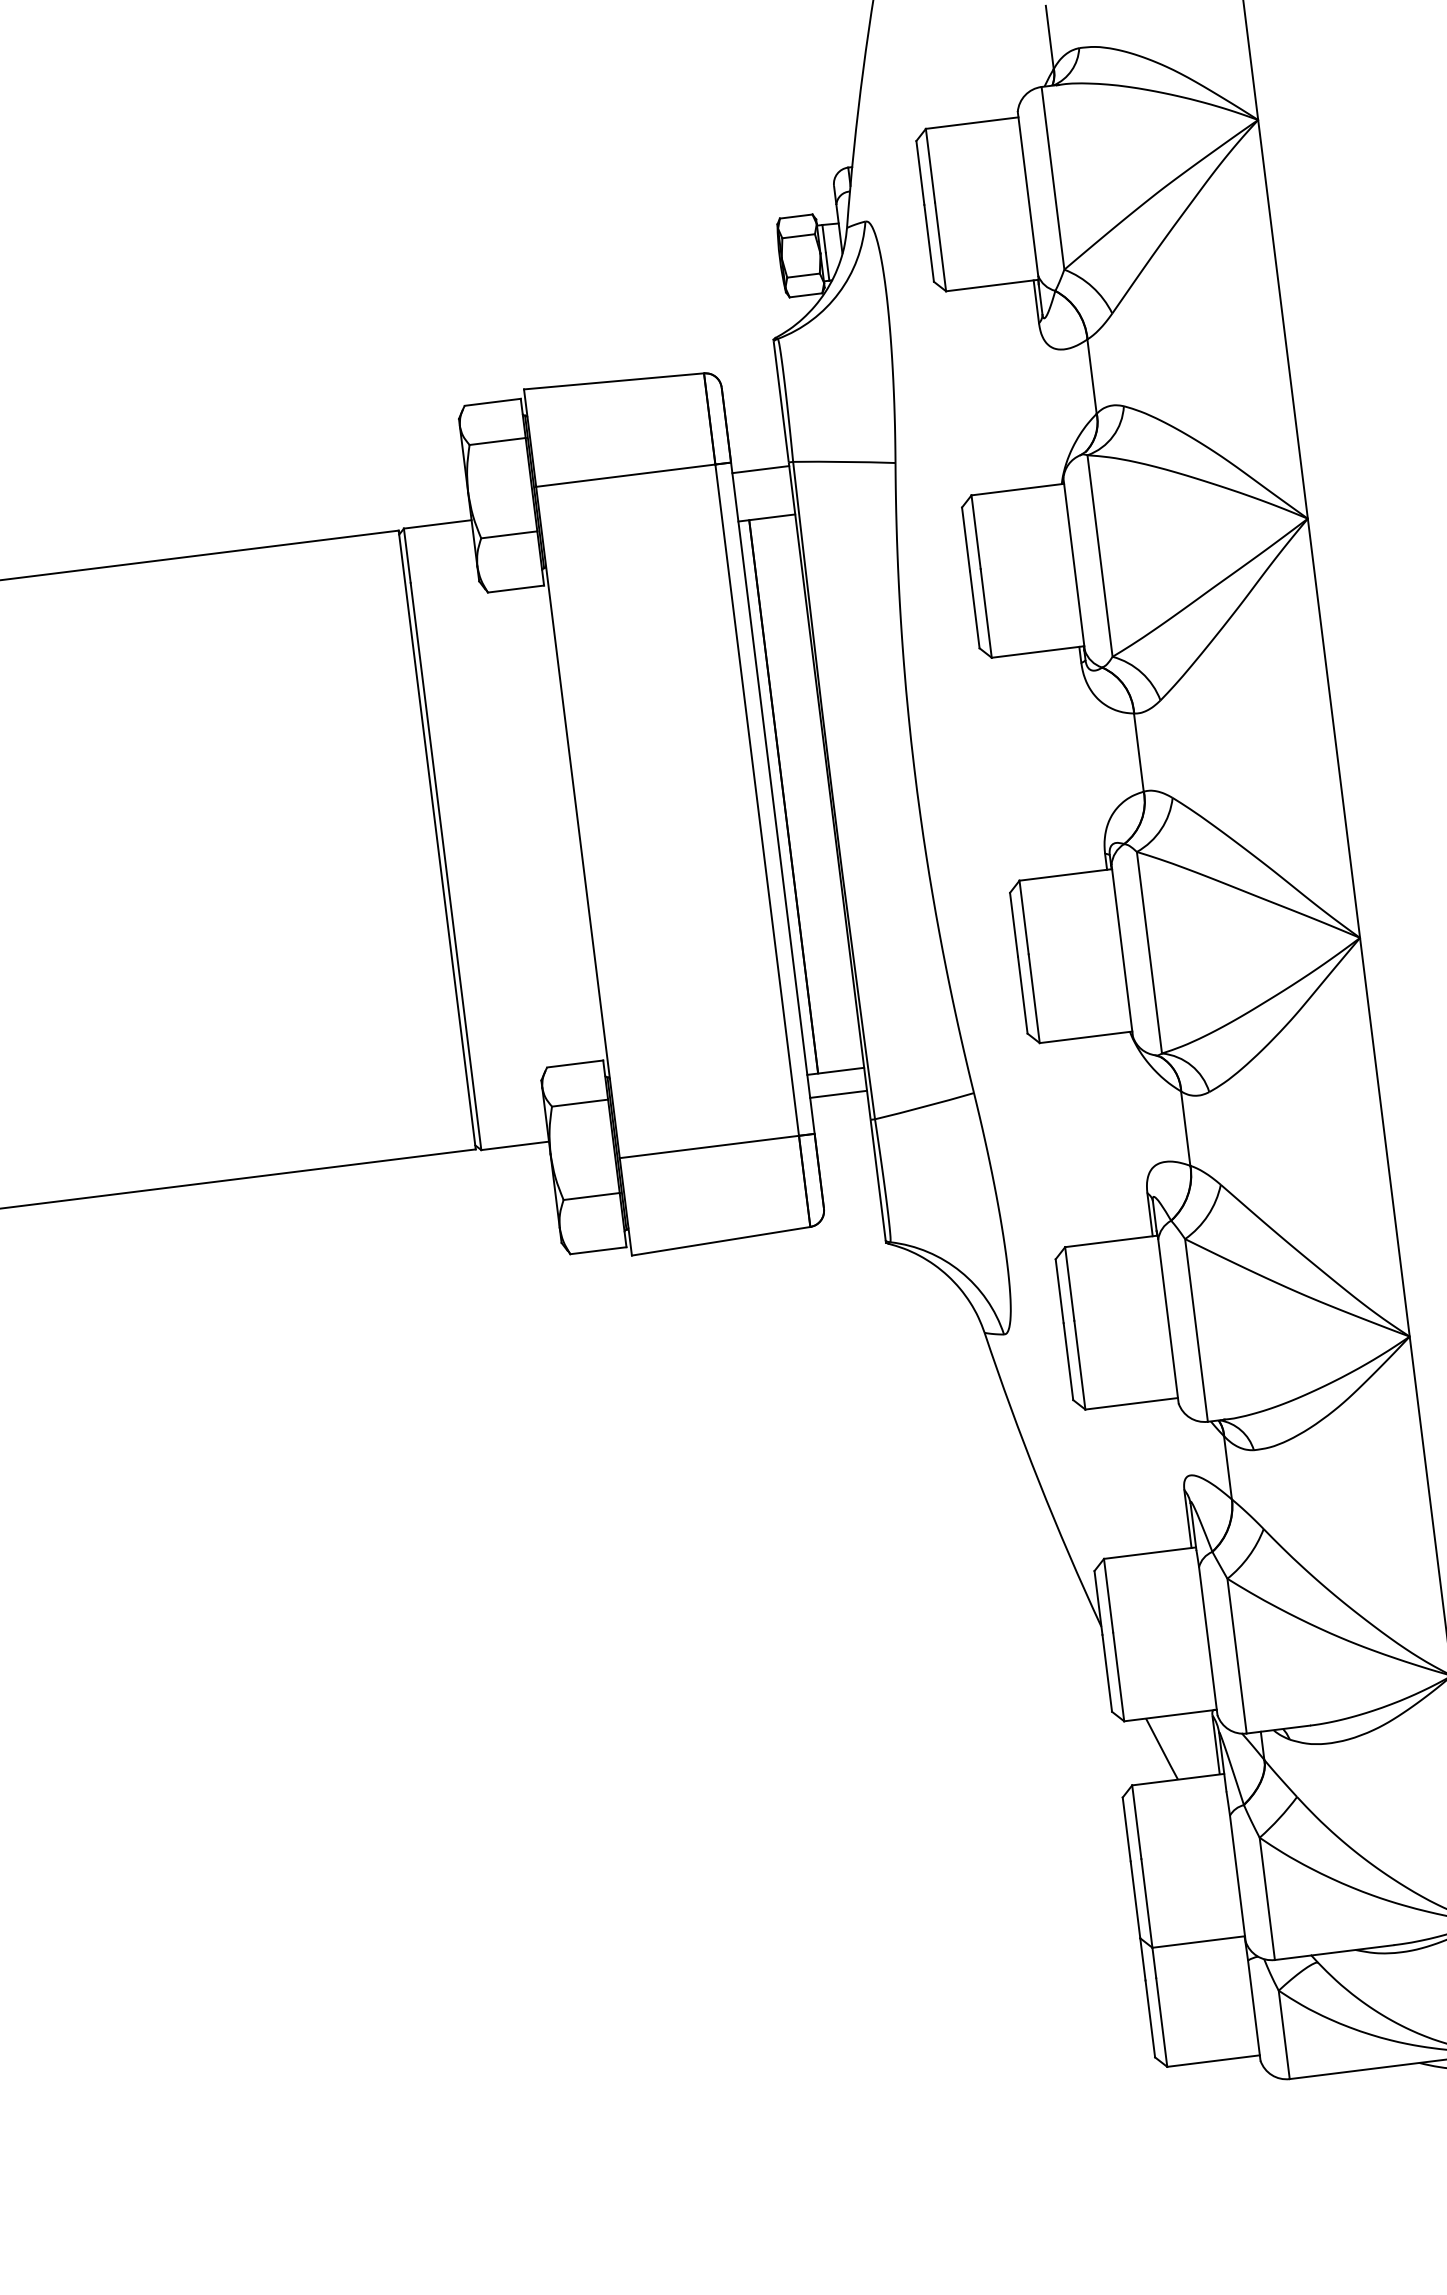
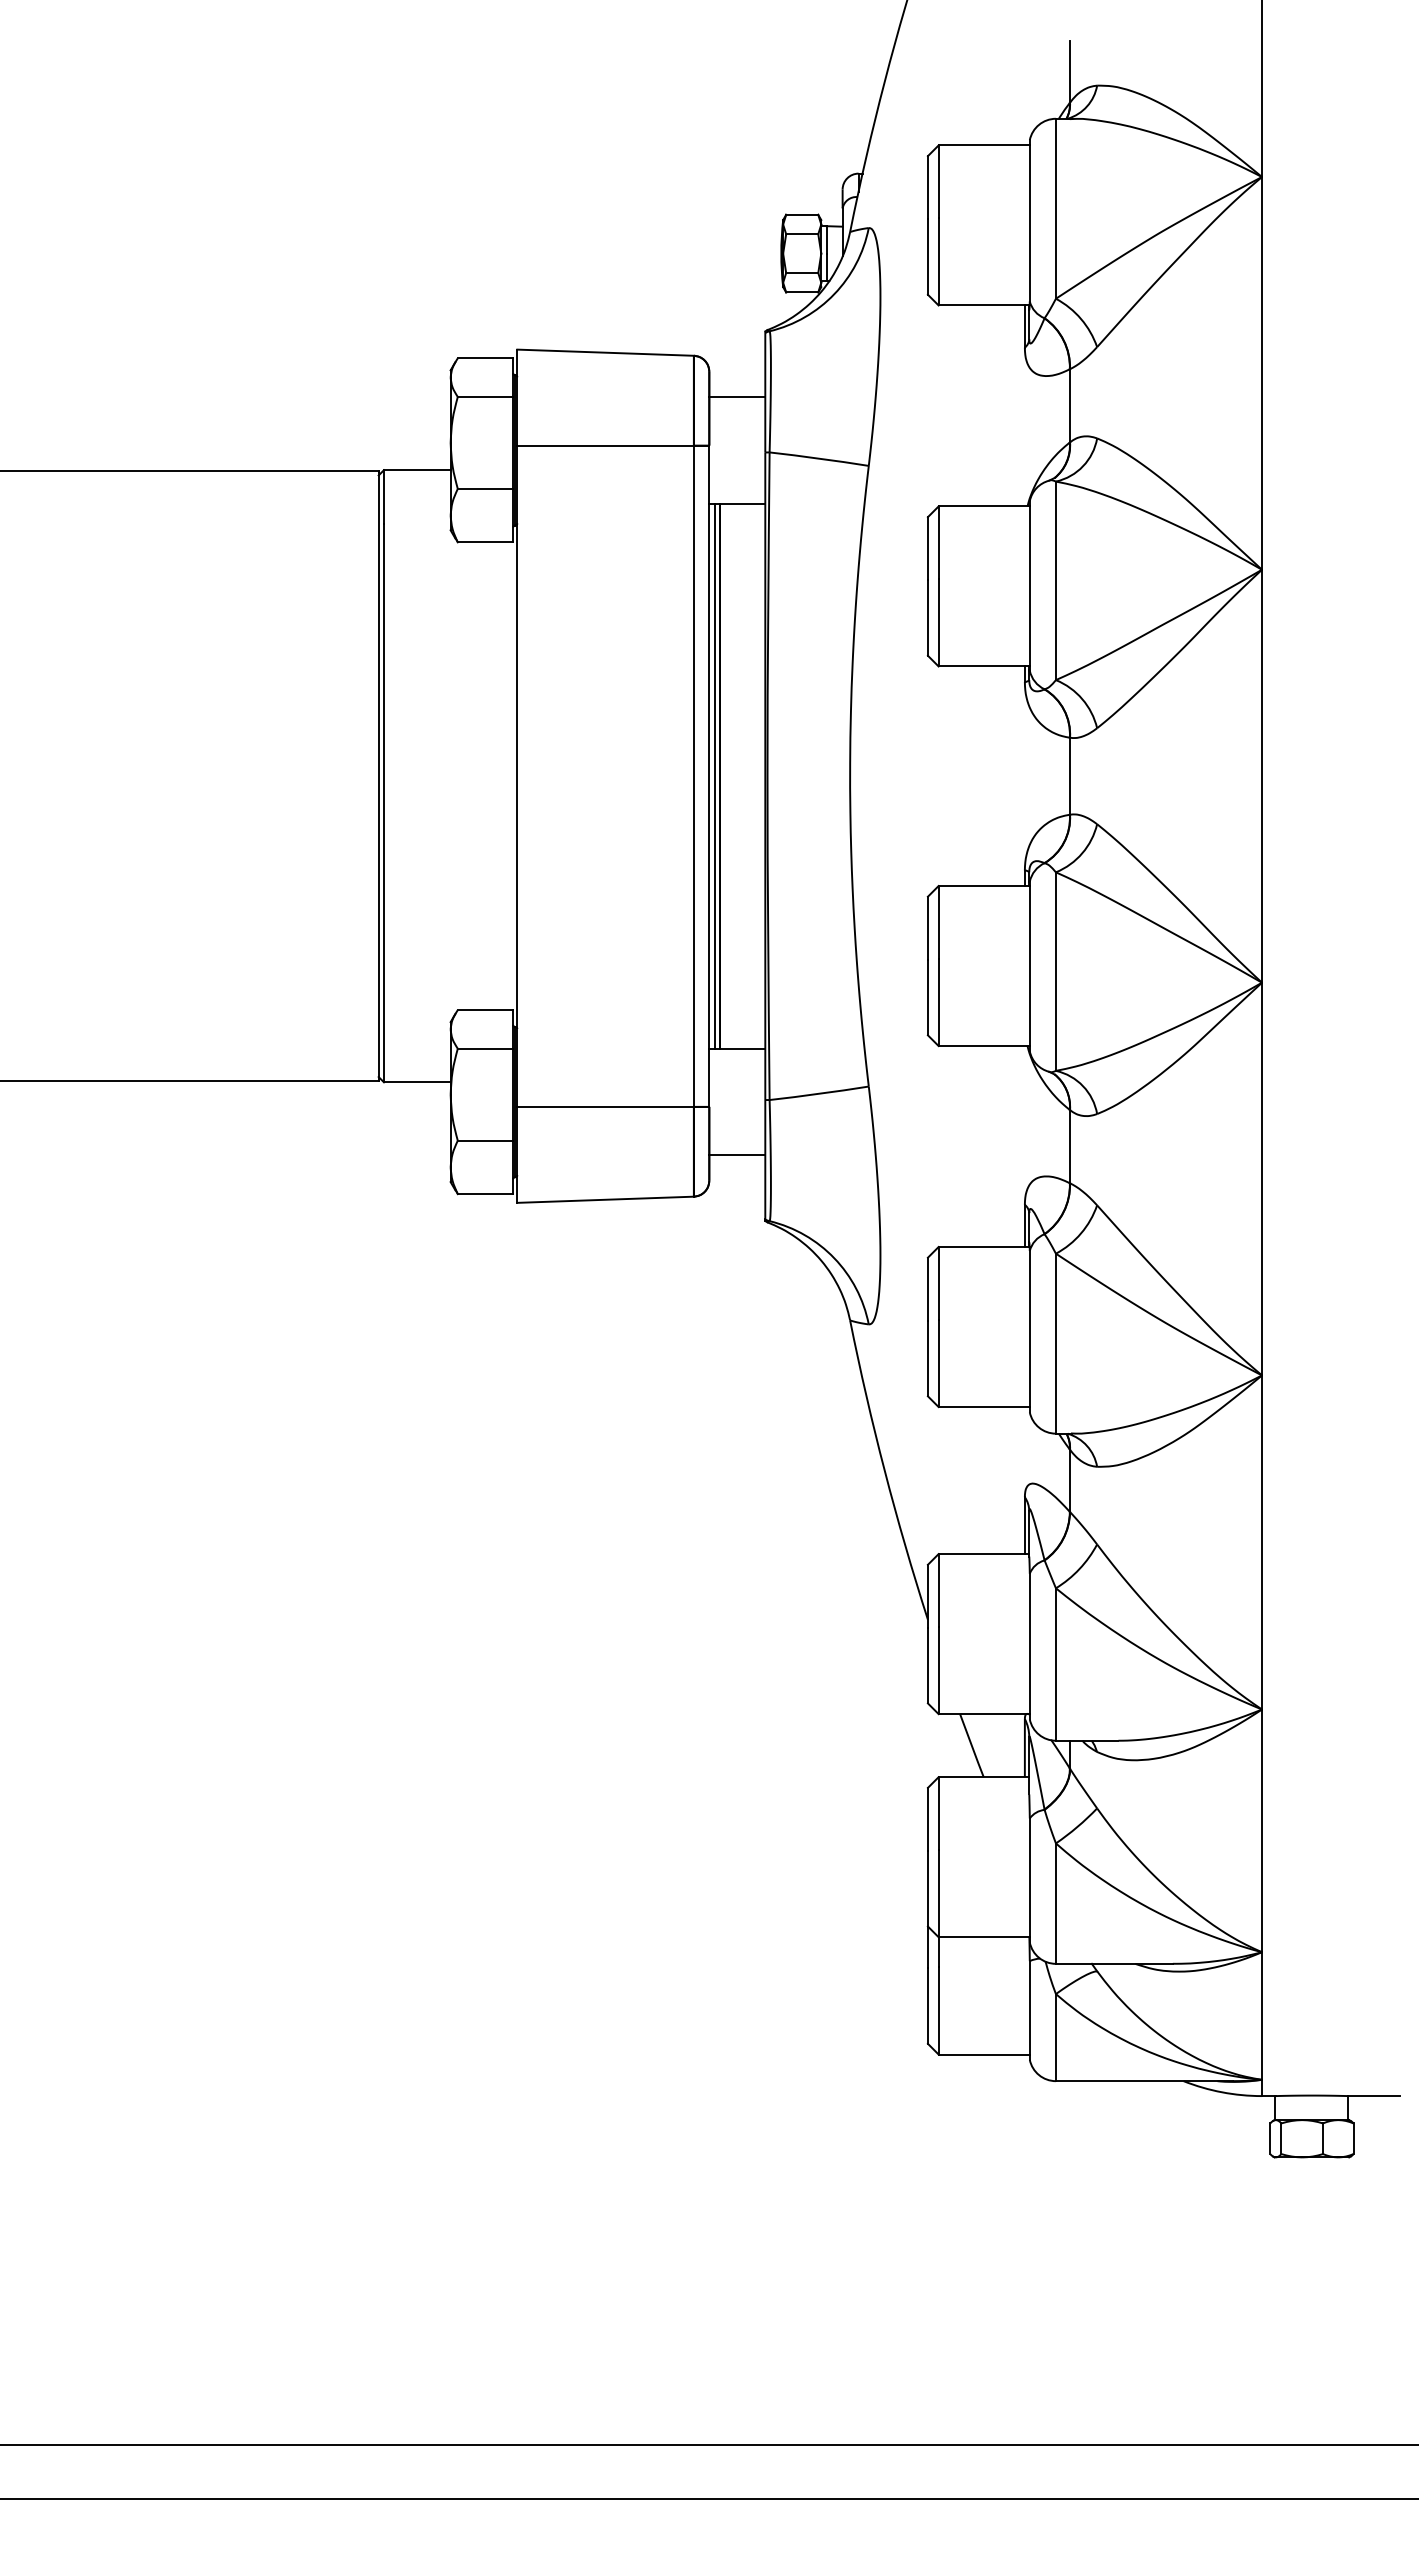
line: (761, 470) -> (737, 397), moved
line: (778, 796) -> (714, 775), added
line: (838, 1094) -> (737, 1155), moved

